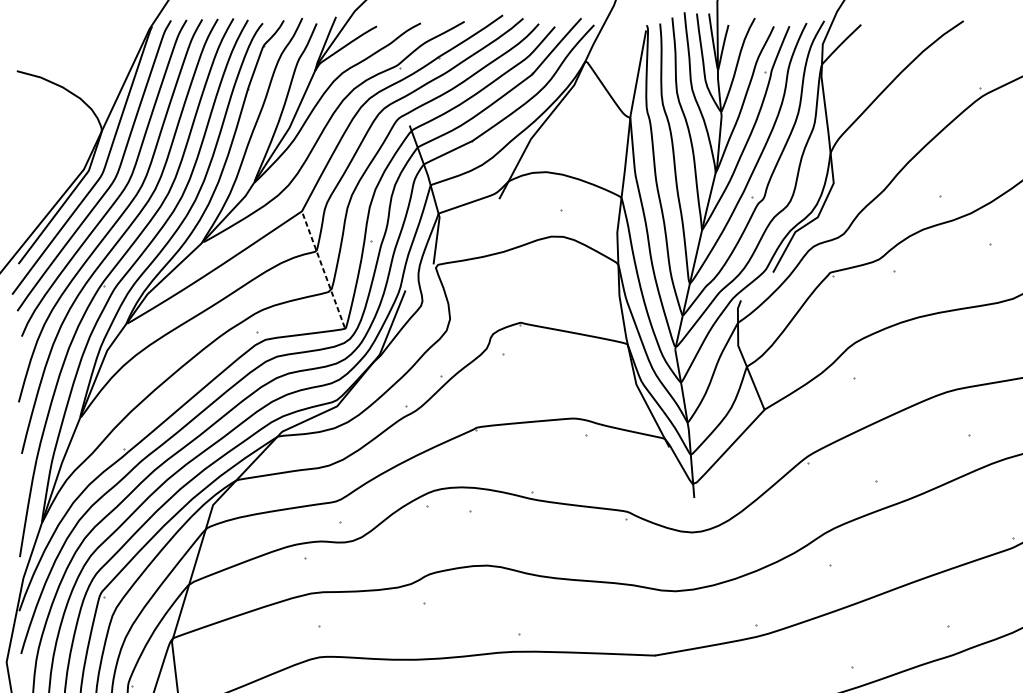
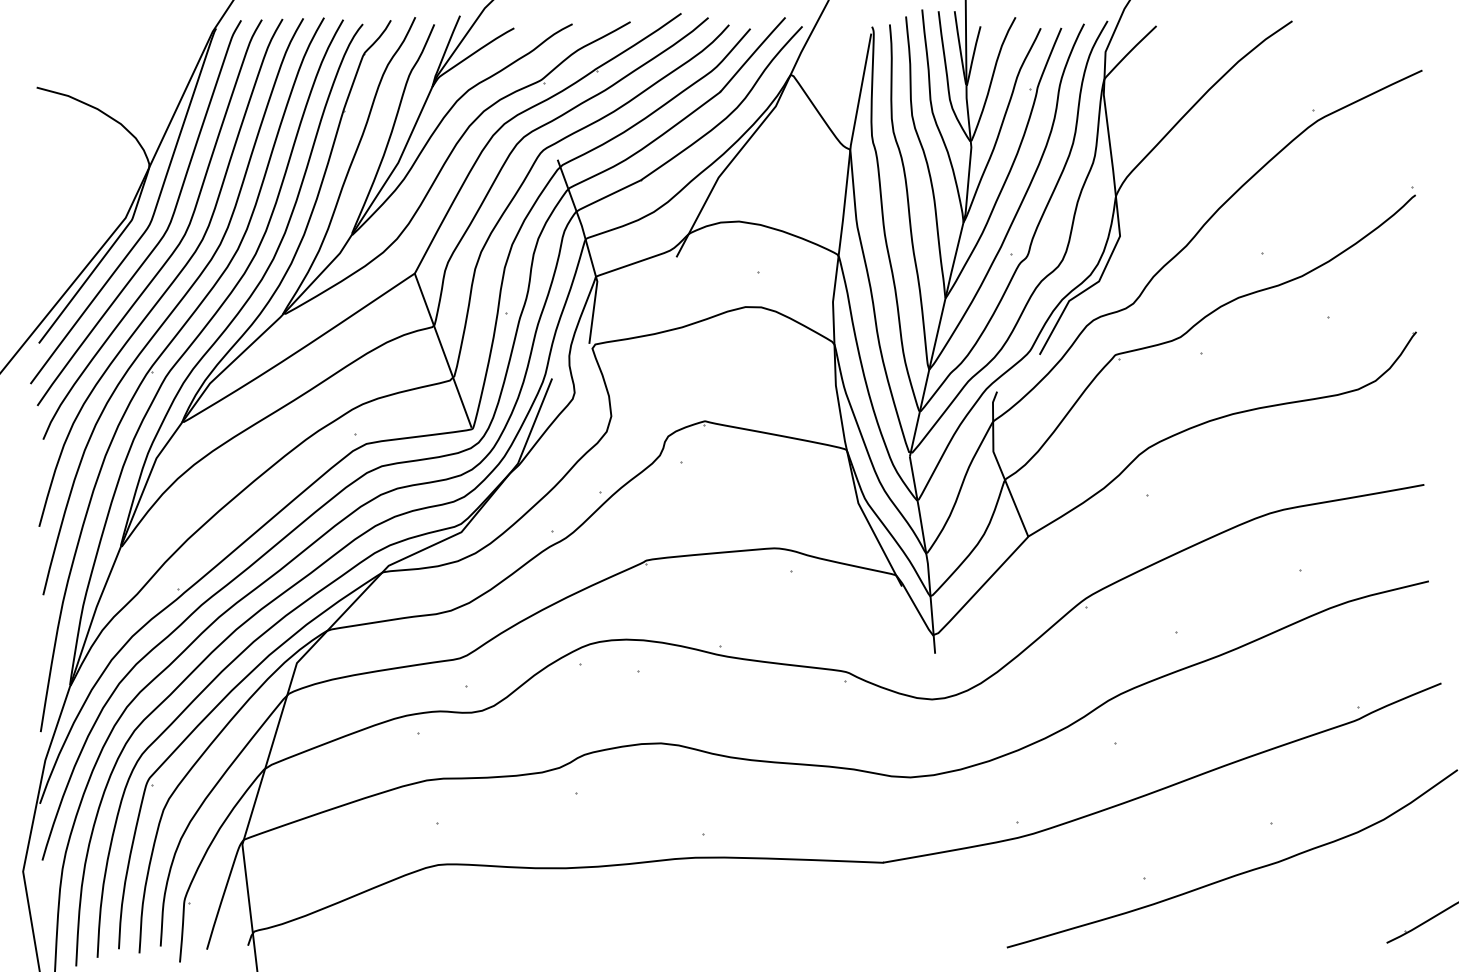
line: (323, 269) -> (443, 350), dashed -> solid

